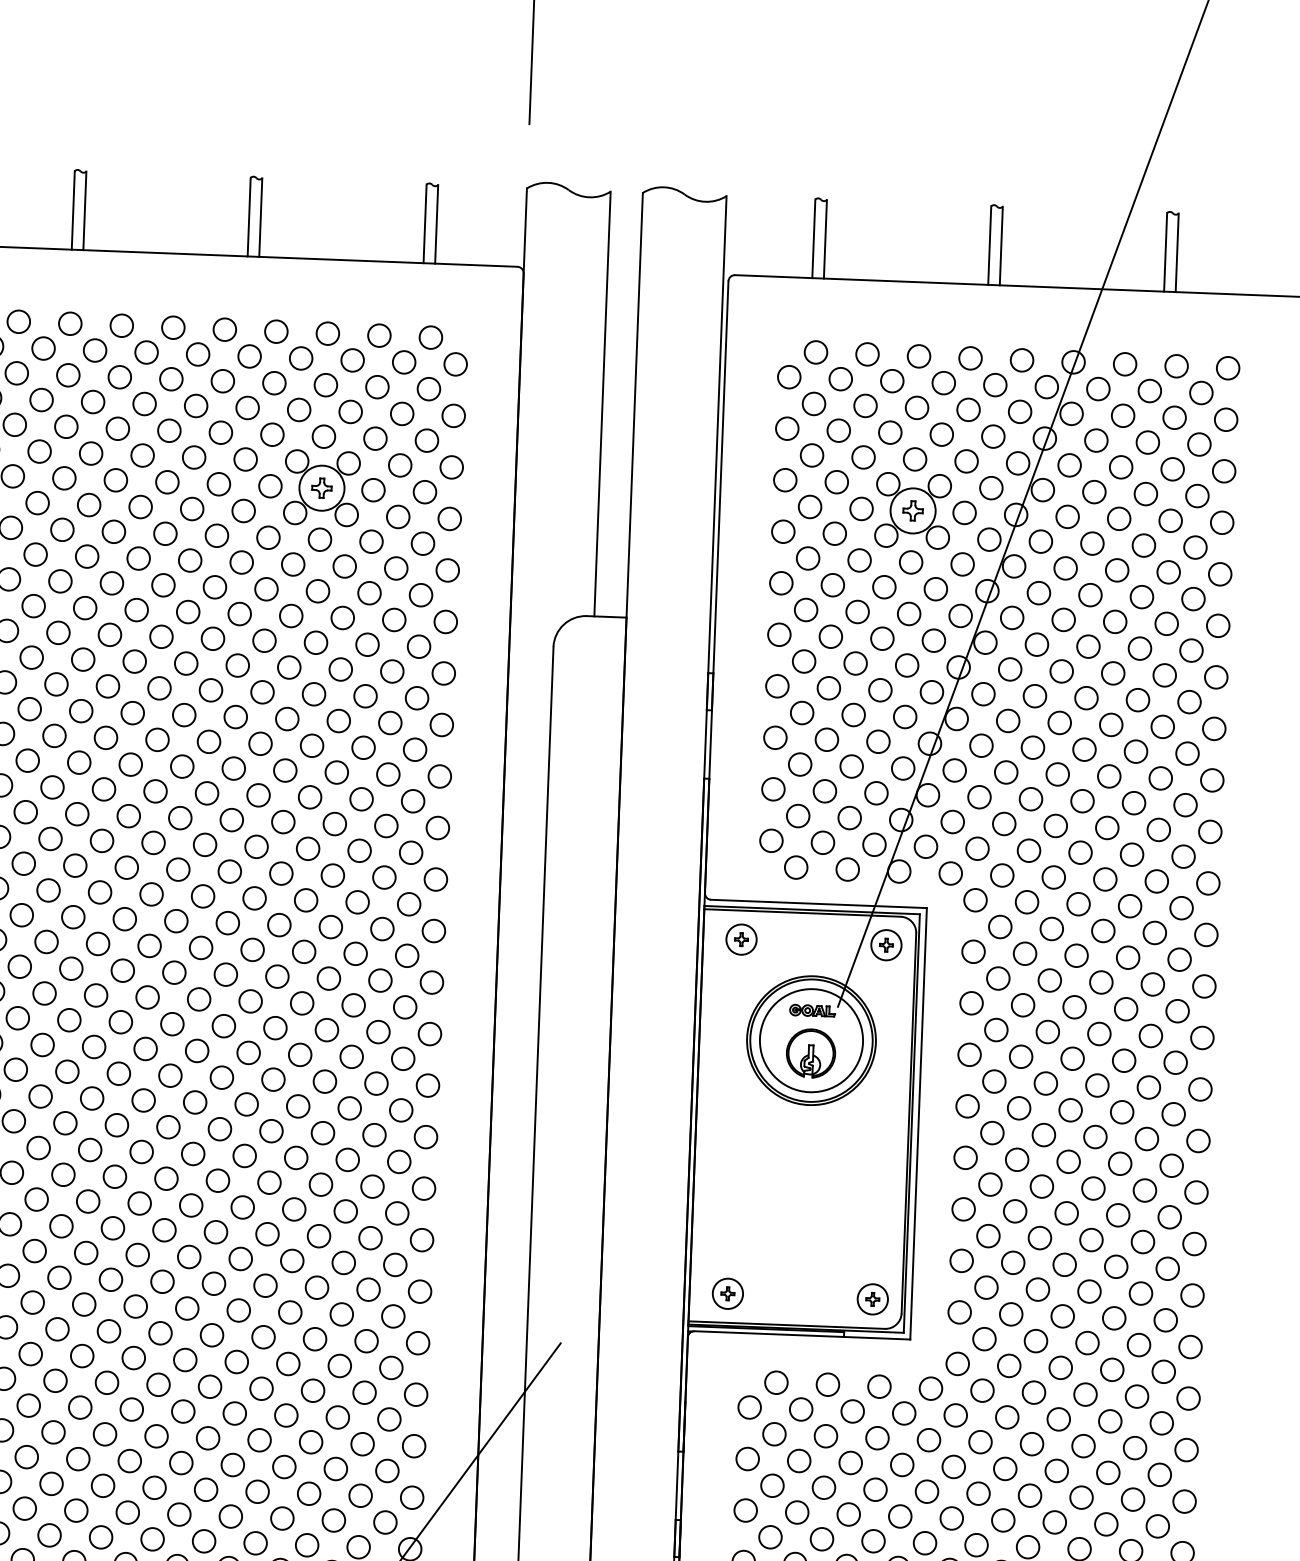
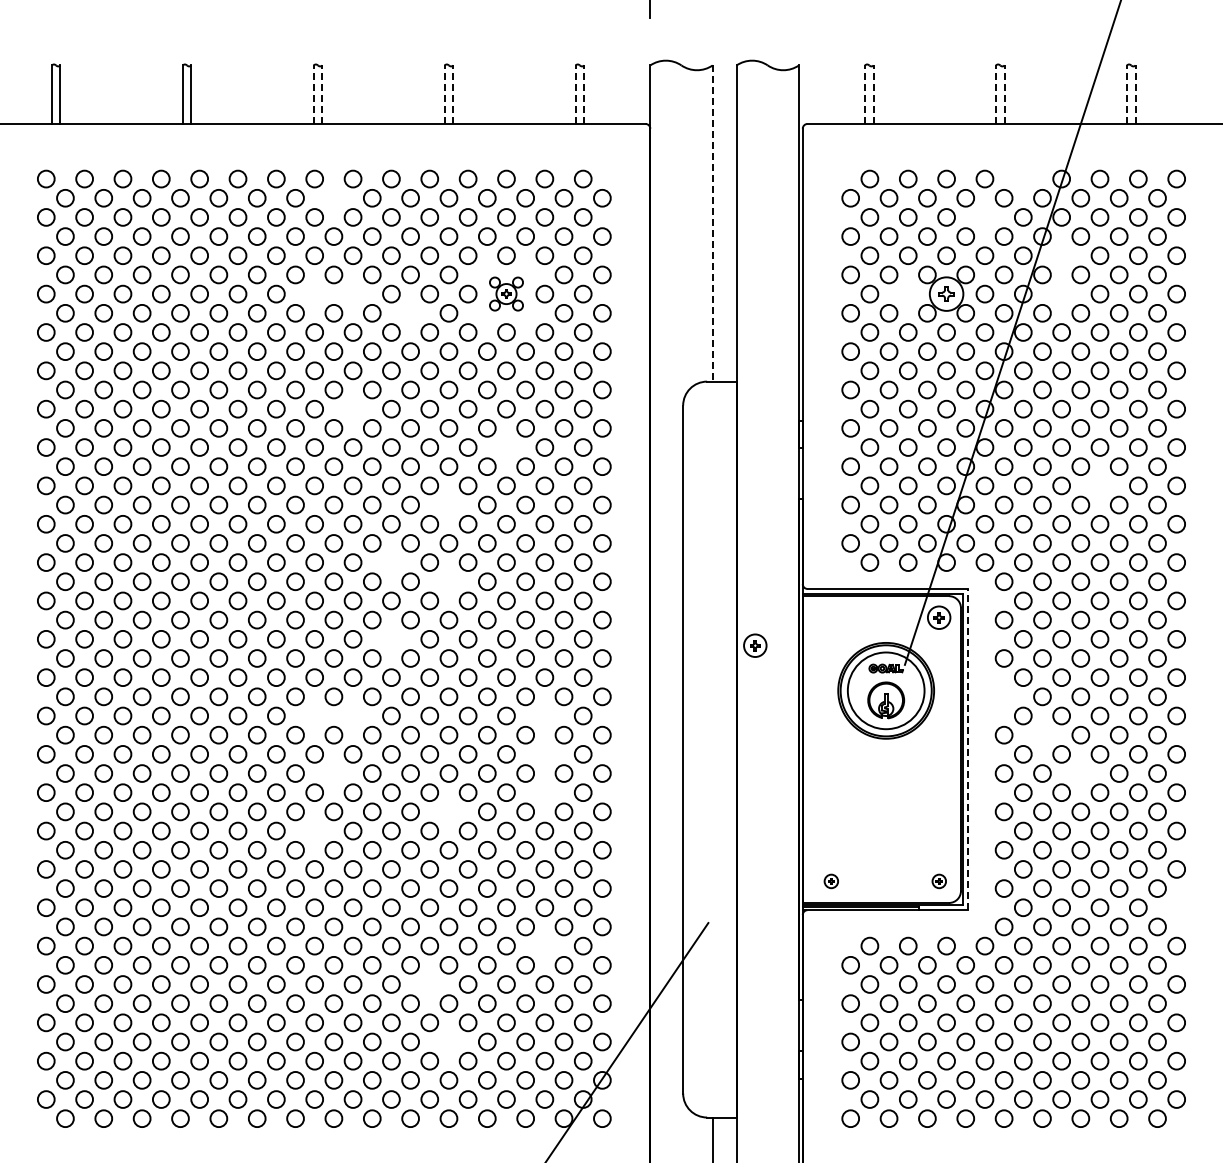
line: (73, 210) -> (313, 94), solid -> dashed
line: (85, 210) -> (322, 94), solid -> dashed
line: (248, 216) -> (444, 94), solid -> dashed
line: (261, 217) -> (453, 94), solid -> dashed
line: (424, 223) -> (575, 94), solid -> dashed
line: (437, 224) -> (584, 94), solid -> dashed
line: (814, 238) -> (865, 94), solid -> dashed
line: (825, 239) -> (873, 94), solid -> dashed
line: (989, 245) -> (995, 94), solid -> dashed
line: (1001, 245) -> (1004, 94), solid -> dashed
line: (1165, 252) -> (1126, 94), solid -> dashed
line: (1177, 252) -> (1135, 94), solid -> dashed
circle: (94, 350) -> (333, 198), removed
circle: (1022, 359) -> (1023, 178), removed
line: (602, 405) -> (712, 224), solid -> dashed
circle: (967, 409) -> (984, 217), removed
circle: (1069, 464) -> (1061, 255), removed
circle: (64, 477) -> (314, 293), removed
circle: (115, 479) -> (352, 293), removed
part: (321, 487) -> (506, 293), size x0.6
circle: (861, 508) -> (908, 293), removed
circle: (192, 509) -> (410, 313), removed
circle: (1067, 516) -> (1061, 293), removed
circle: (109, 633) -> (352, 408), removed
circle: (314, 694) -> (506, 447), removed
circle: (233, 767) -> (448, 504), removed
circle: (1108, 775) -> (1099, 485), removed
circle: (153, 842) -> (391, 562), removed
circle: (229, 871) -> (448, 581), removed
part: (741, 939) -> (755, 645), moved
circle: (149, 946) -> (391, 639), removed
circle: (42, 1044) -> (314, 715), removed
circle: (93, 1046) -> (352, 715), removed
circle: (968, 1054) -> (1003, 696), removed
circle: (351, 1056) -> (544, 715), removed
circle: (1019, 1107) -> (1042, 734), removed
circle: (349, 1108) -> (544, 754), removed
circle: (64, 1123) -> (333, 773), removed
line: (919, 1123) -> (968, 749), solid -> dashed
circle: (347, 1159) -> (544, 792), removed
circle: (1068, 1161) -> (1080, 773), removed
circle: (217, 1180) -> (448, 811), removed
circle: (36, 1198) -> (314, 830), removed
part: (728, 1293) -> (831, 881), size x0.6
part: (873, 1299) -> (939, 881), size x0.6
circle: (1190, 1346) -> (1176, 907), removed
circle: (339, 1365) -> (544, 945), removed
circle: (182, 1411) -> (429, 984), removed
circle: (205, 1489) -> (448, 1041), removed

